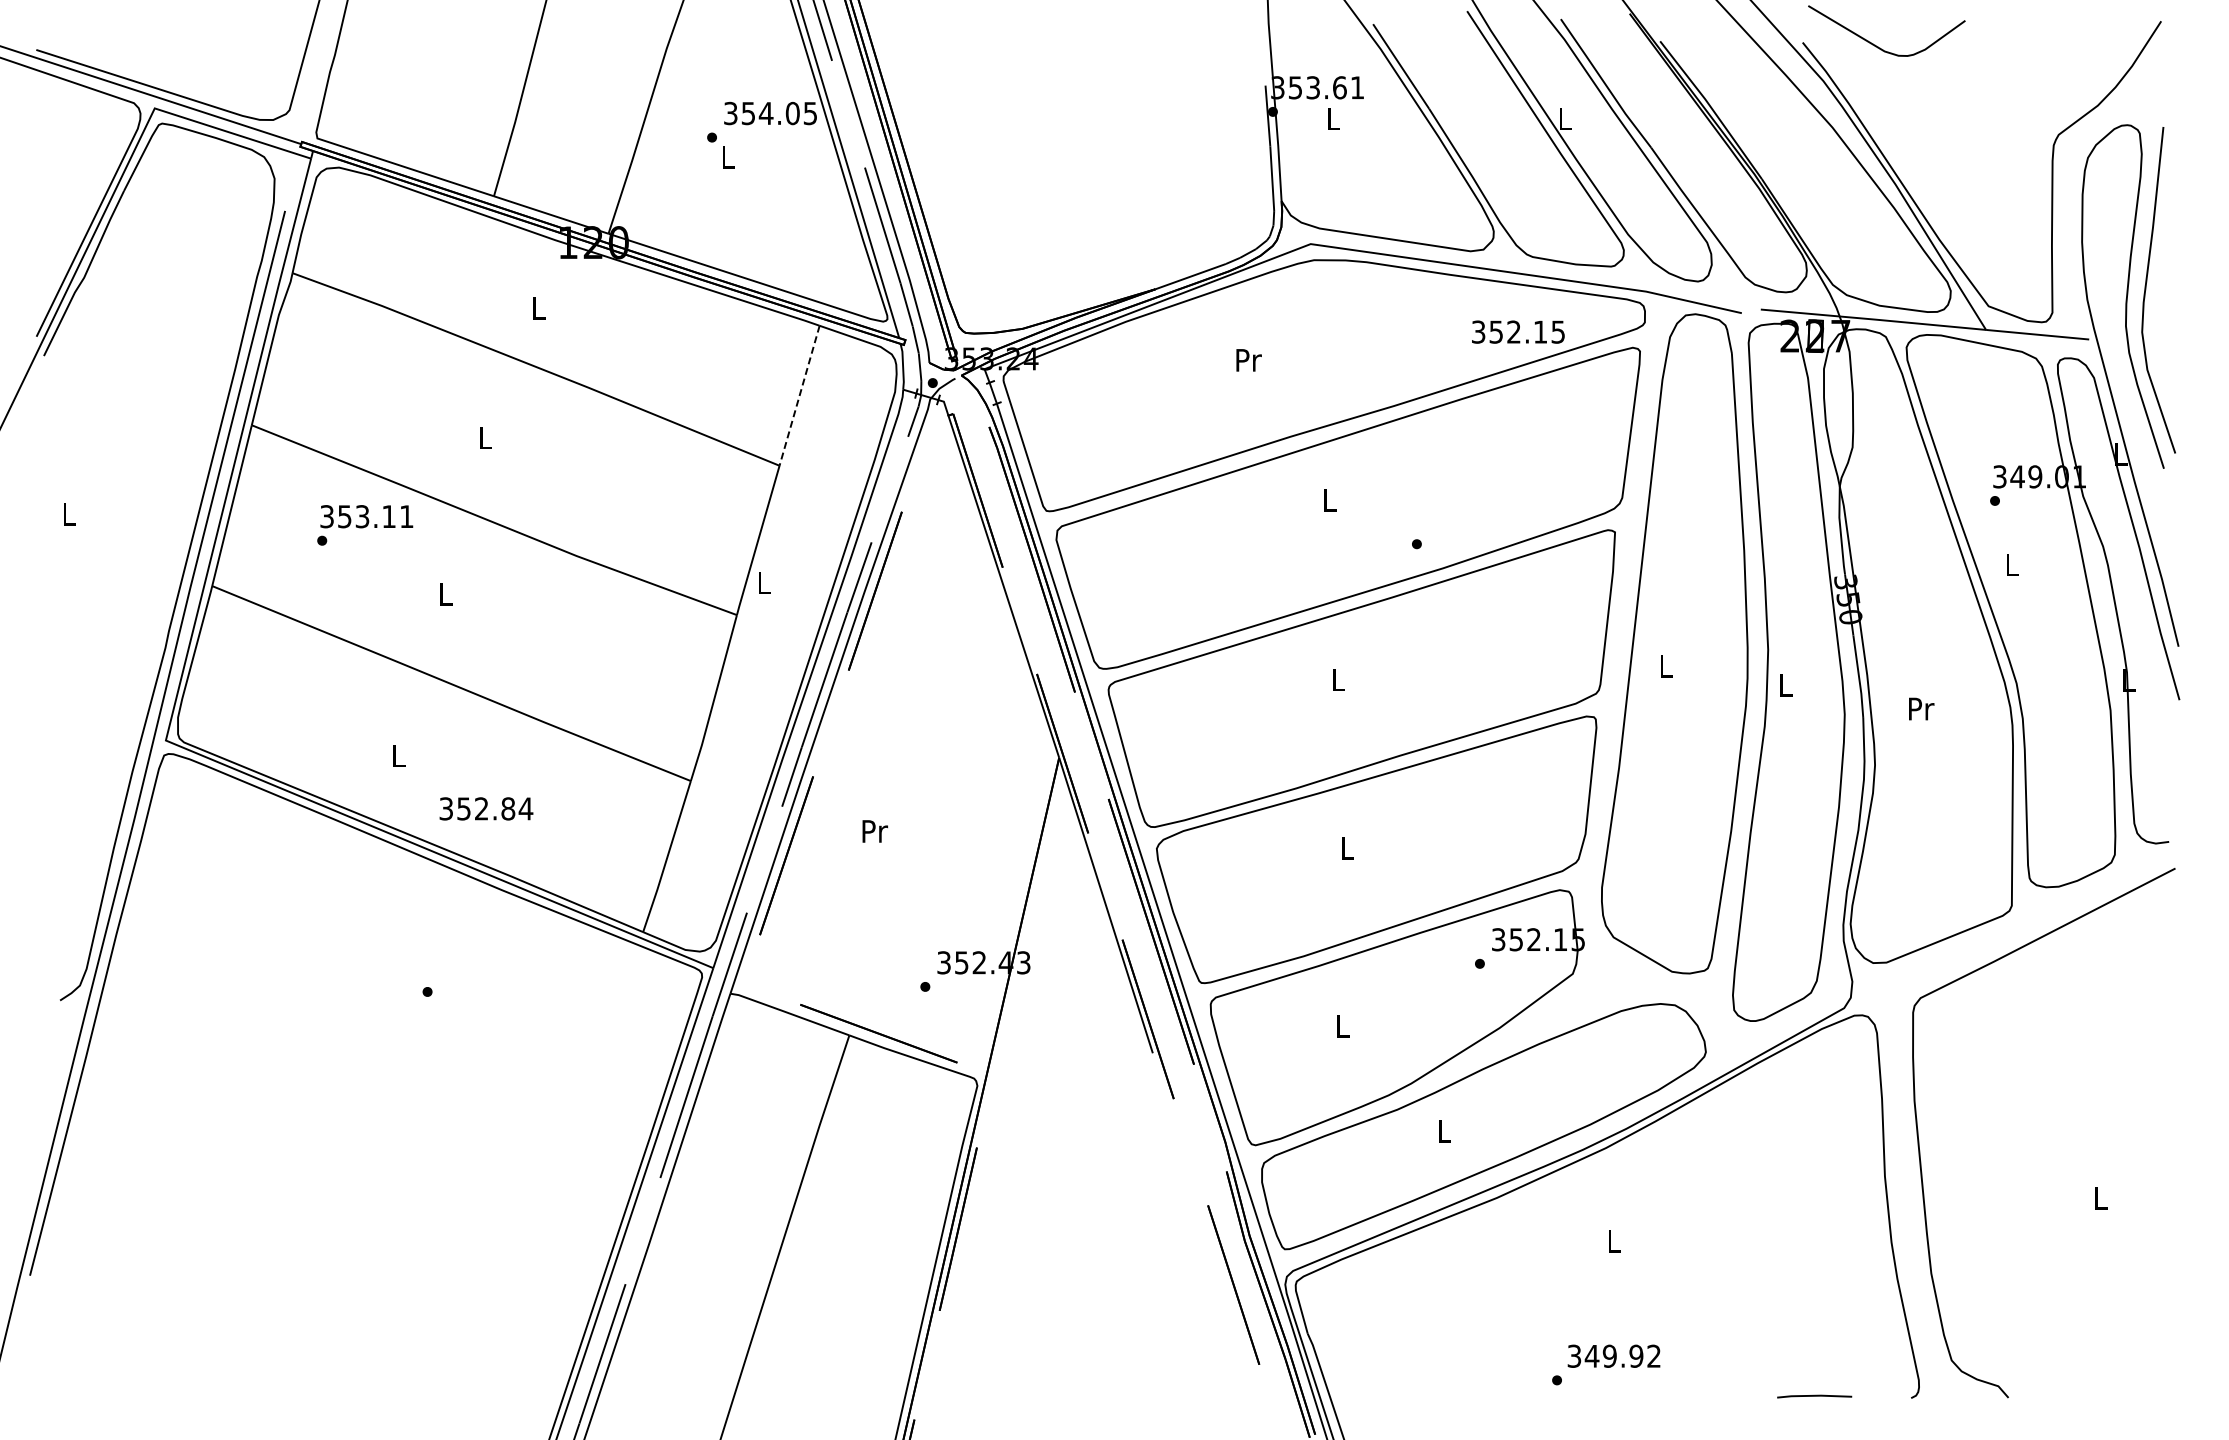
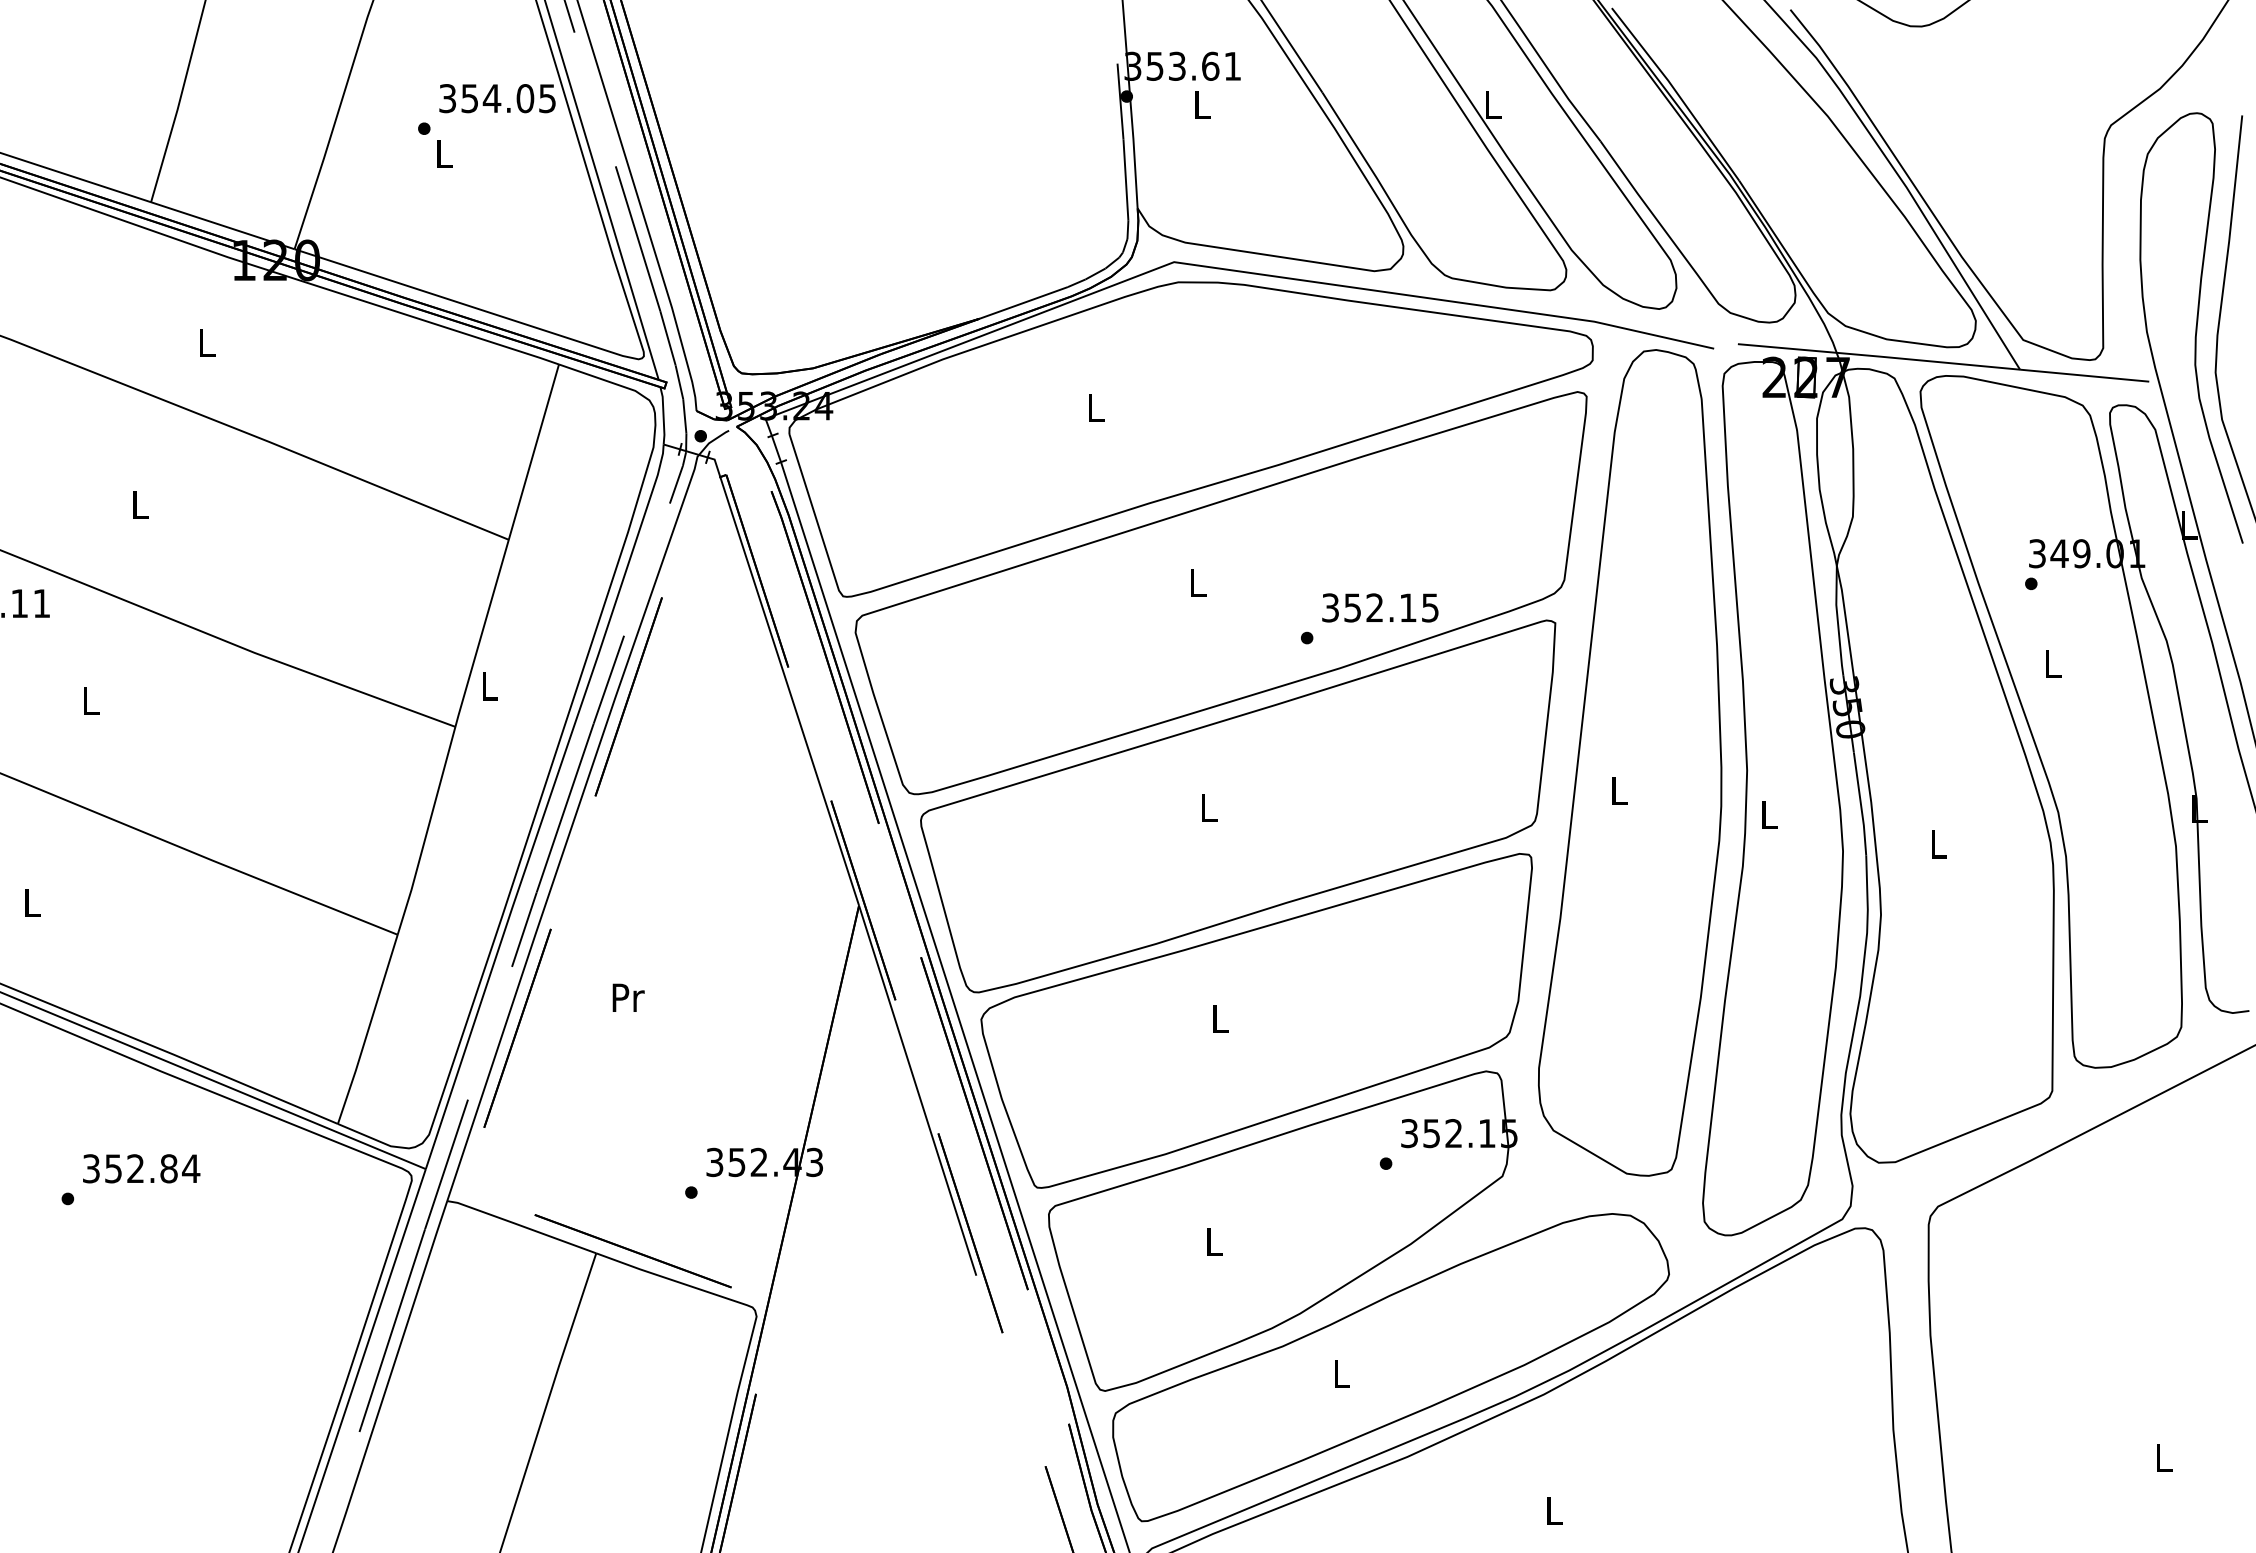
text: (1518, 331) -> (1380, 607), moved
text: (1248, 360) -> (1096, 407), Pr -> L
line: (799, 395) -> (533, 451), dashed -> solid
text: (1921, 708) -> (1939, 843), Pr -> L
text: (486, 808) -> (141, 1168), moved

